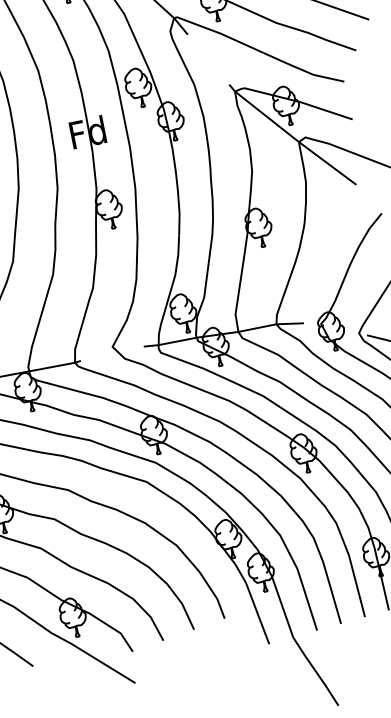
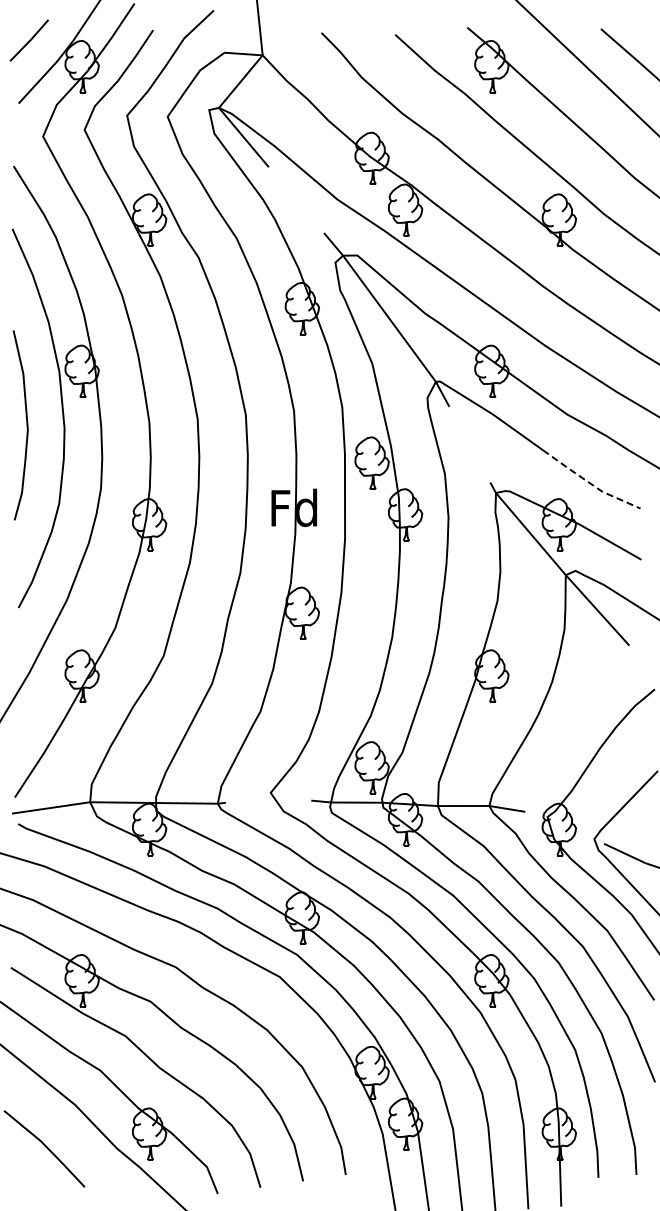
line: (303, 70) -> (590, 483), solid -> dashed

